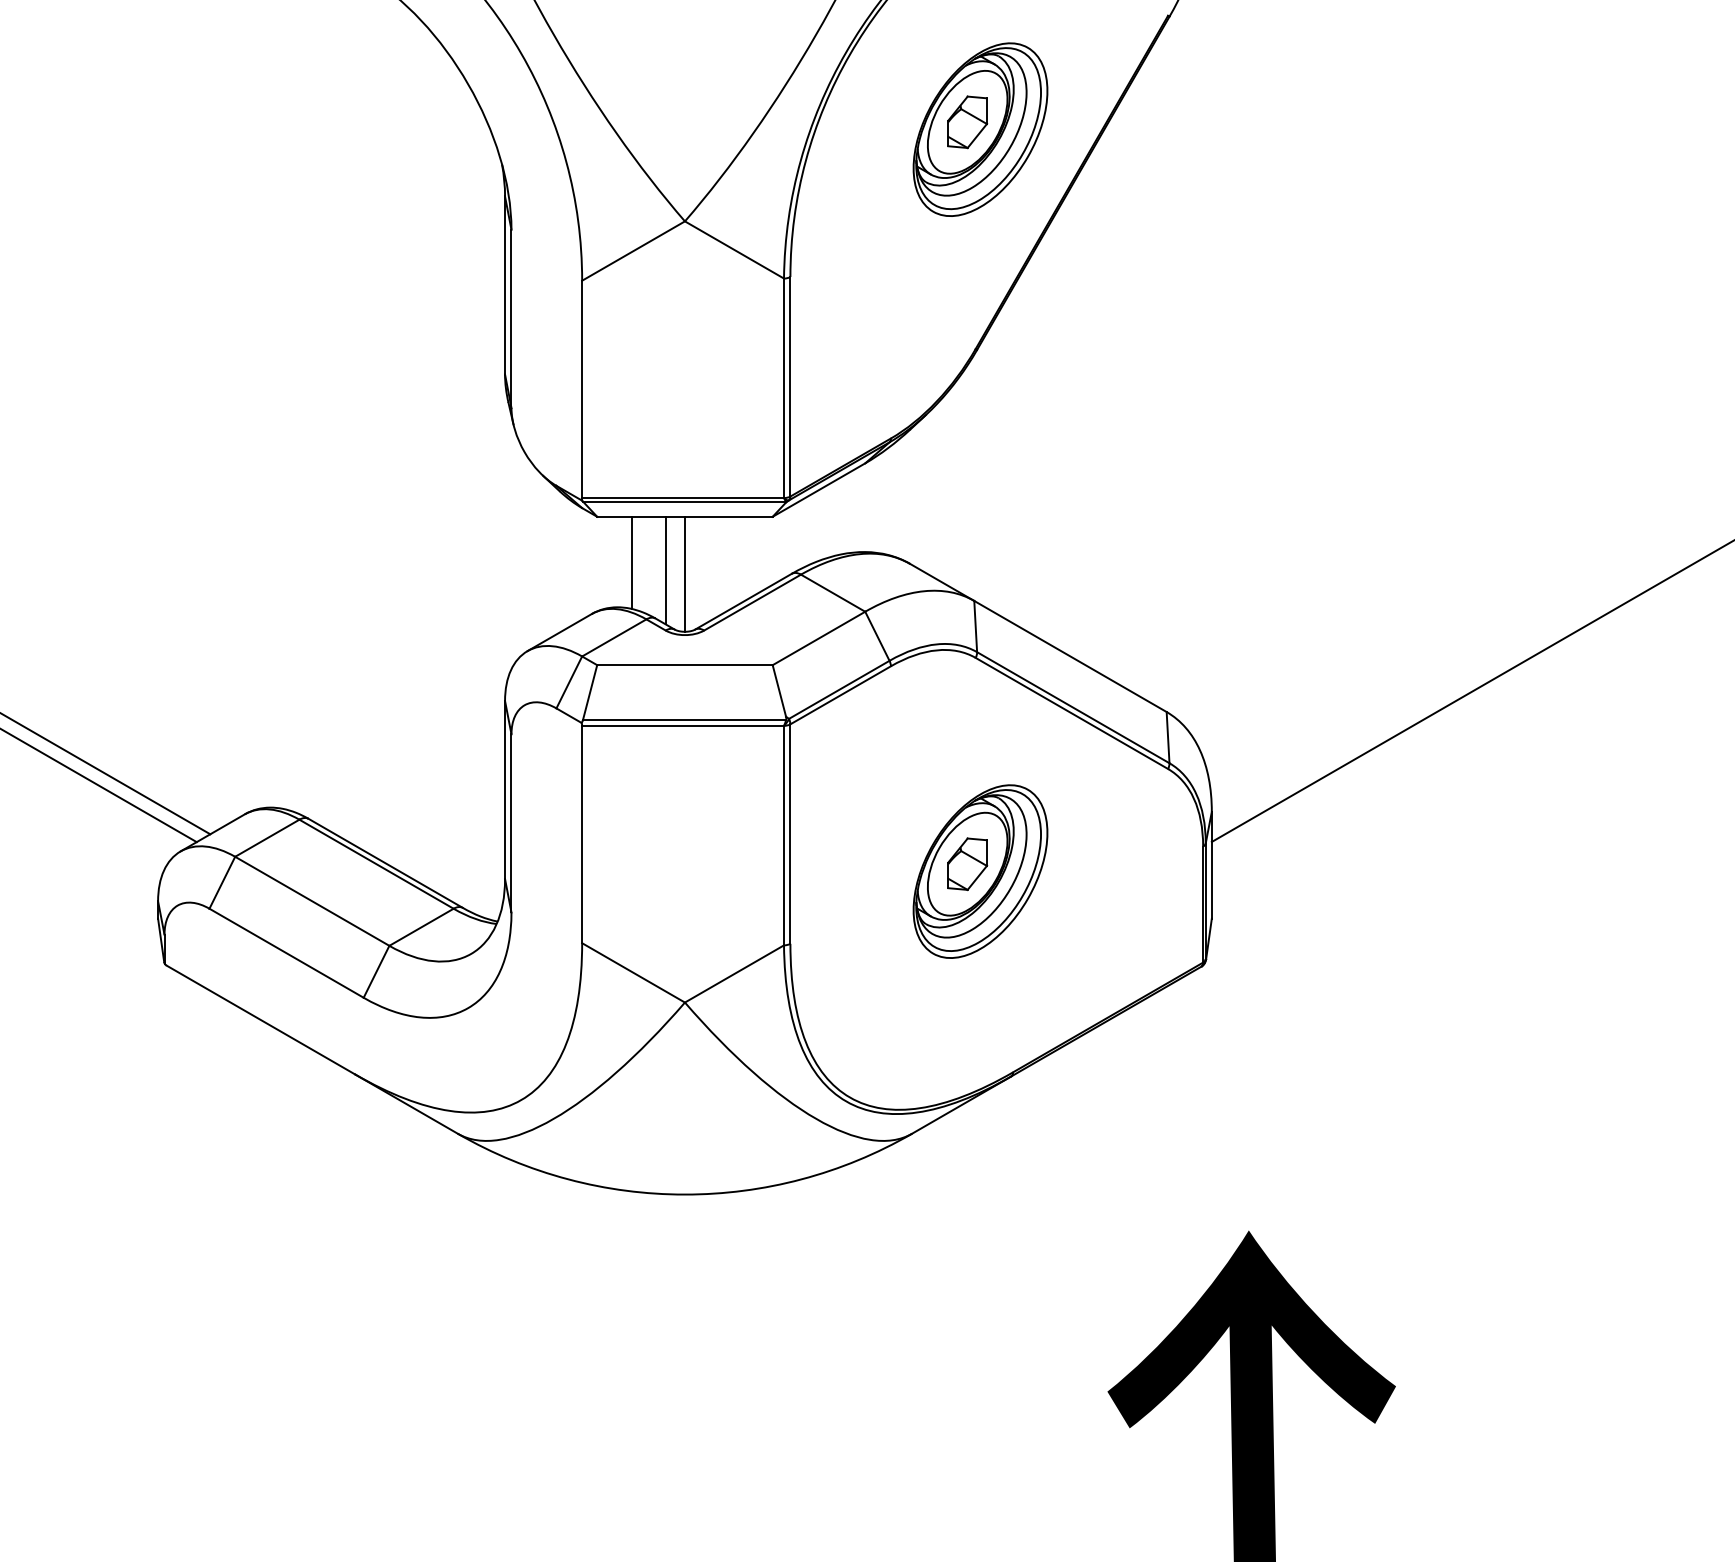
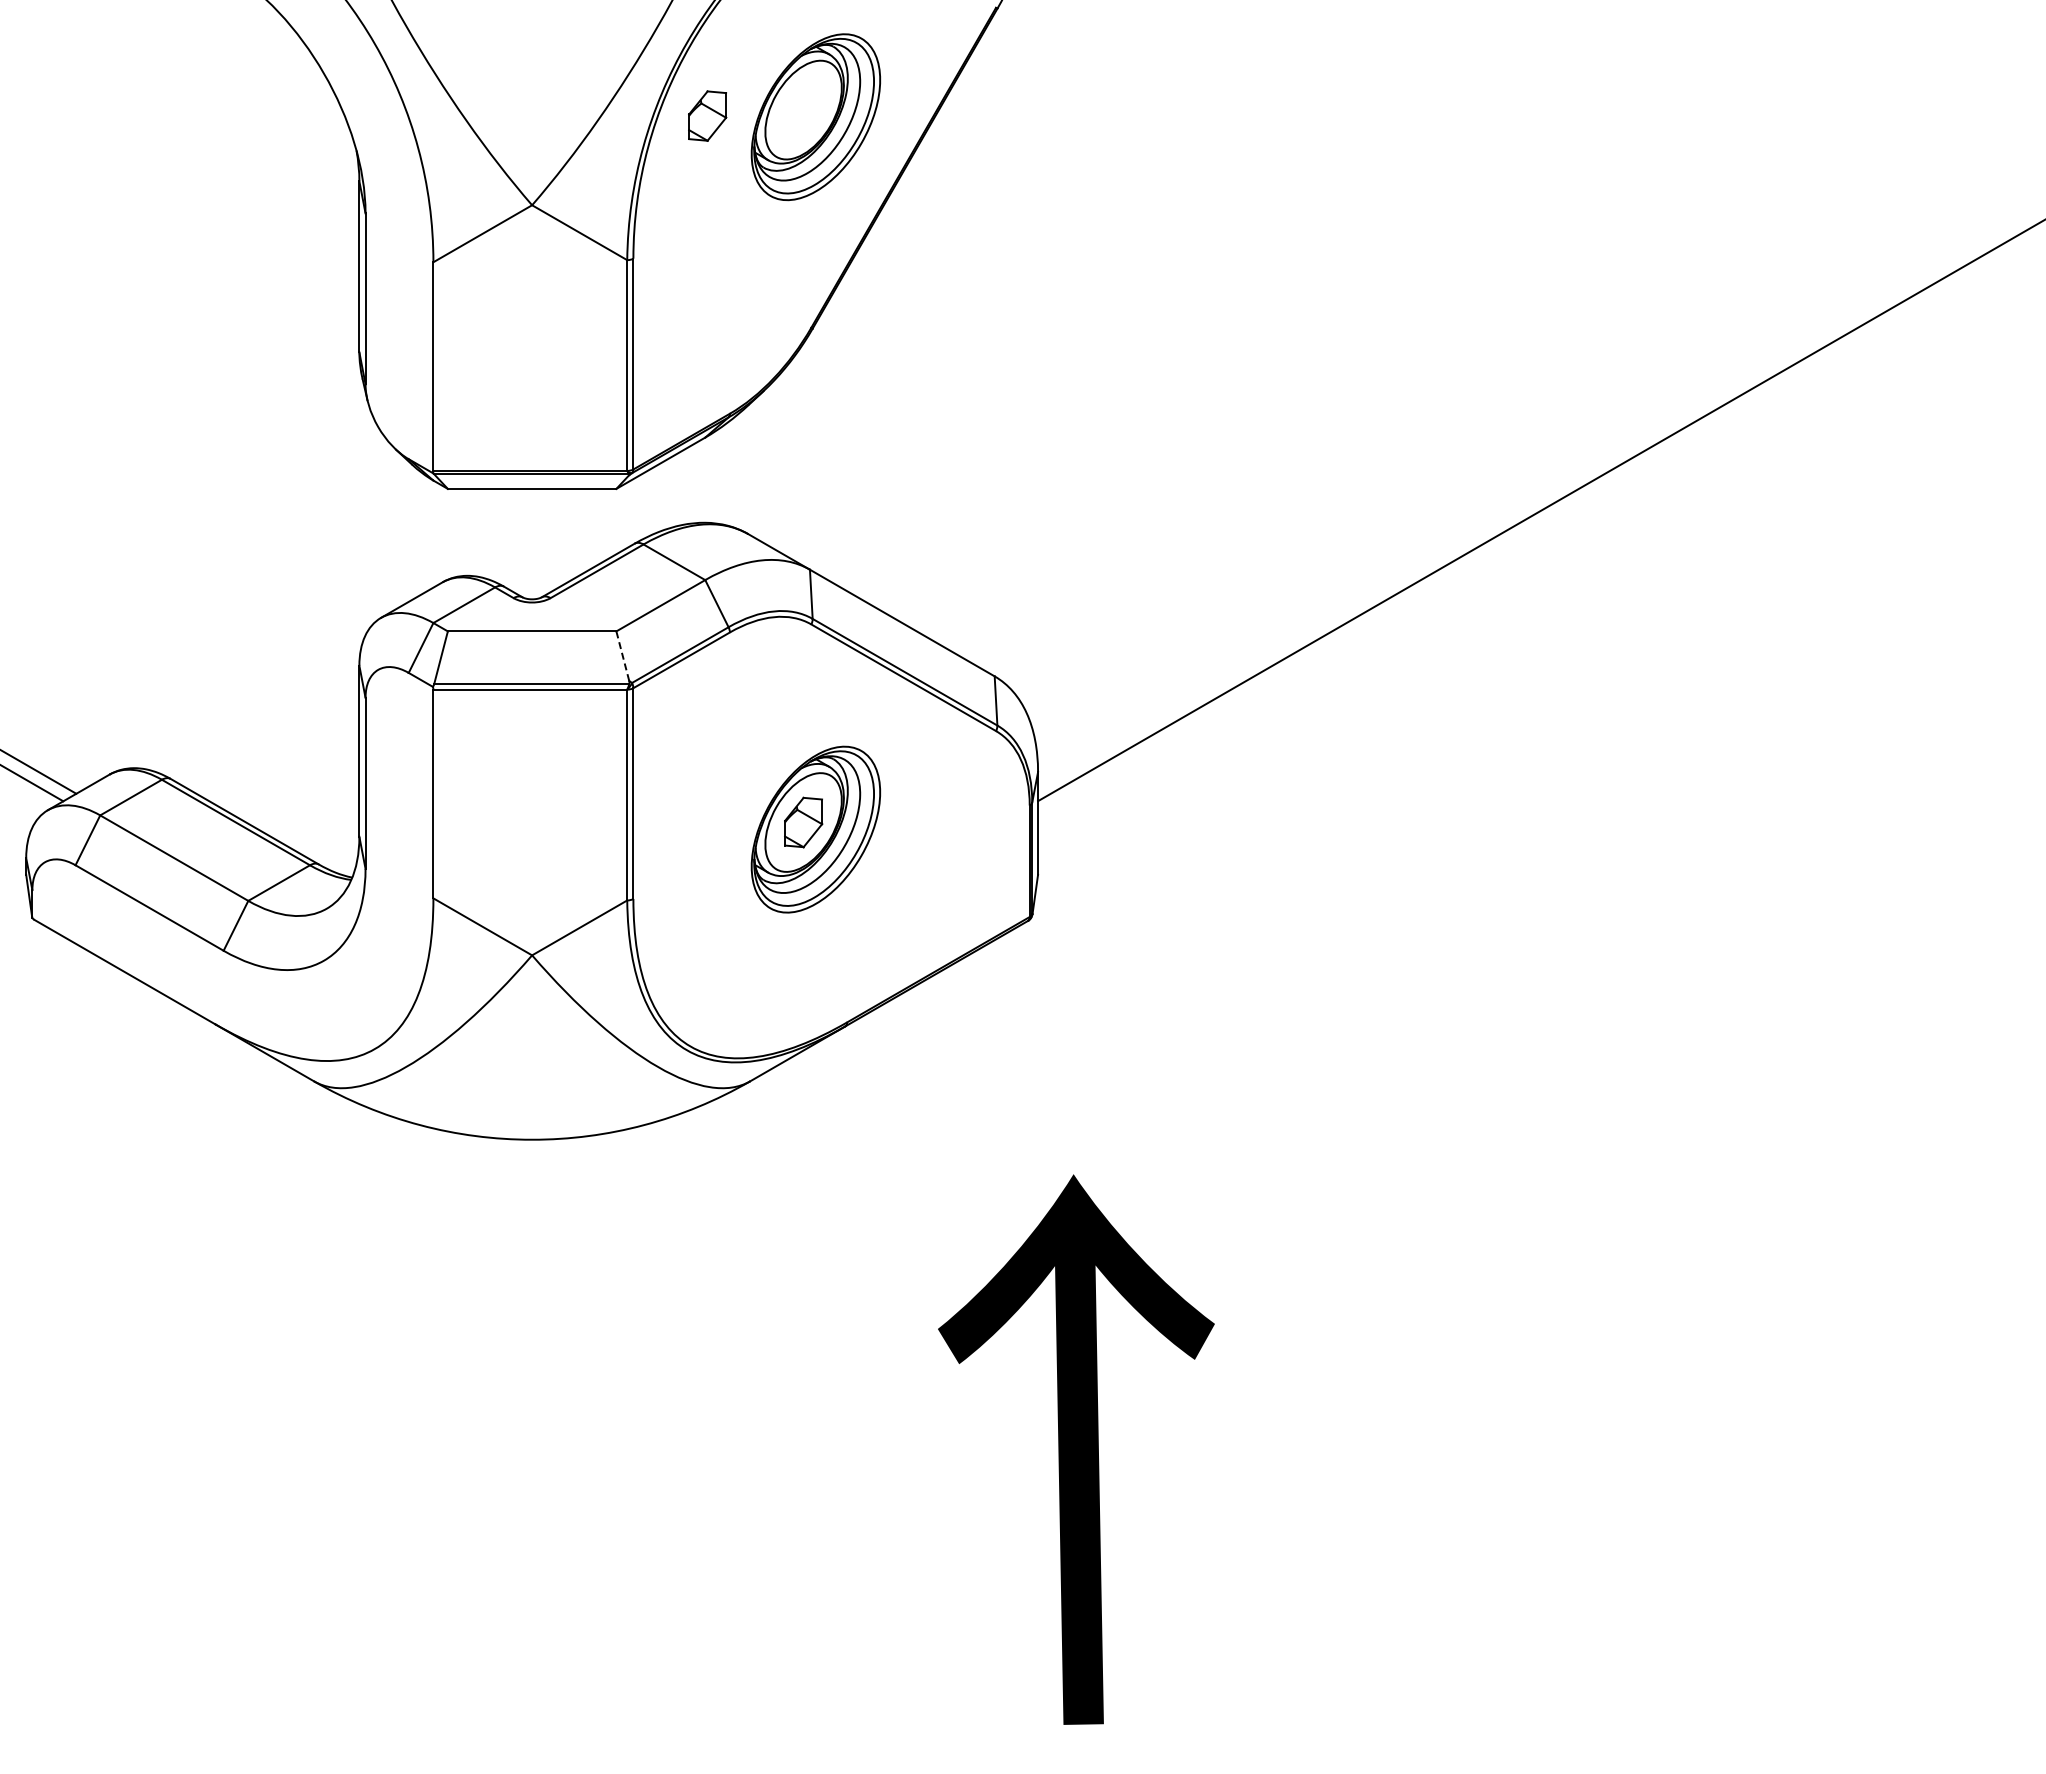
part: (967, 121) -> (707, 115), moved
line: (631, 562) -> (480, 532), removed
line: (665, 570) -> (513, 540), removed
line: (685, 573) -> (532, 543), removed
line: (779, 691) -> (622, 656), solid -> dashed

